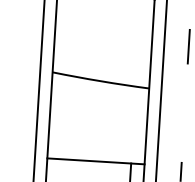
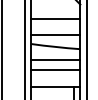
line: (103, 24) -> (55, 18), added
line: (101, 58) -> (55, 35), added
line: (98, 105) -> (55, 59), added
line: (97, 127) -> (55, 70), added

